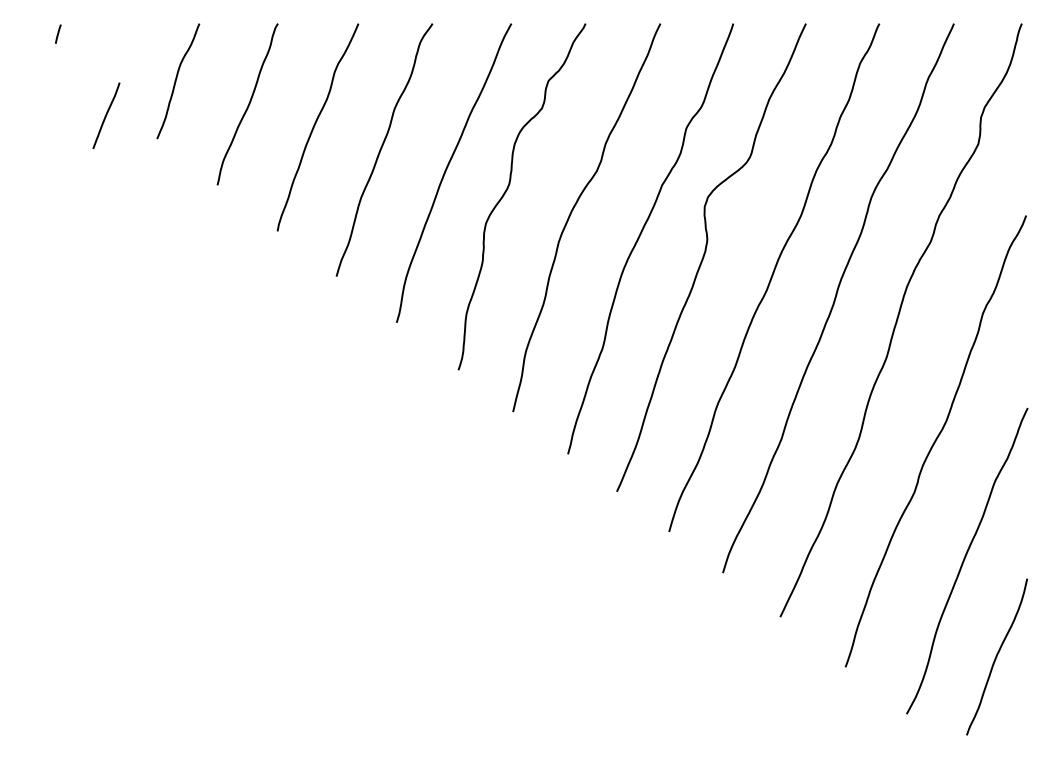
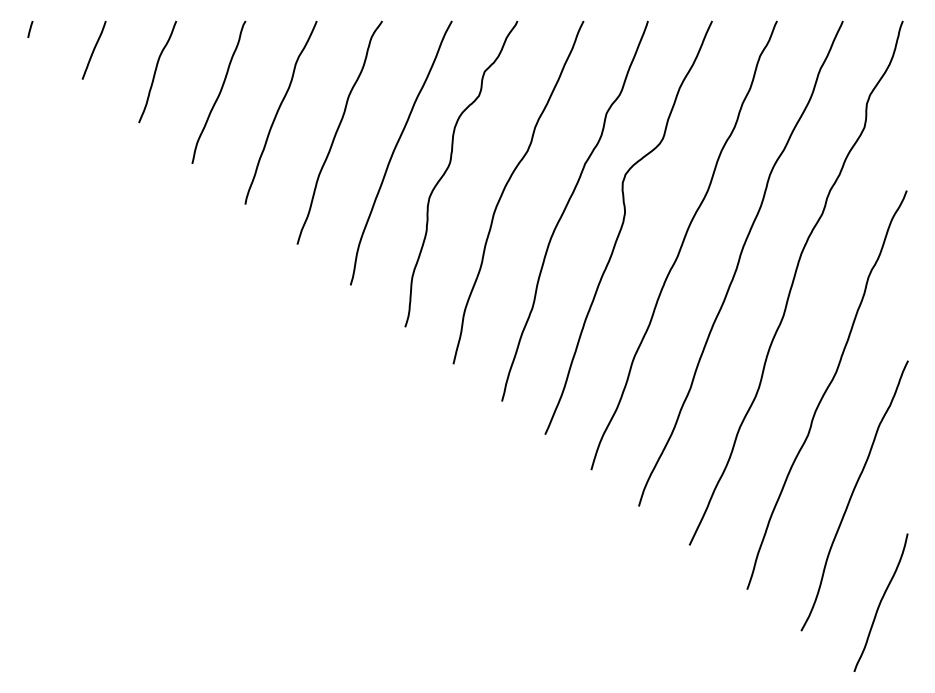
line: (58, 33) -> (30, 28), moved
line: (106, 115) -> (94, 50), moved
curve: (996, 656) -> (880, 602), moved

